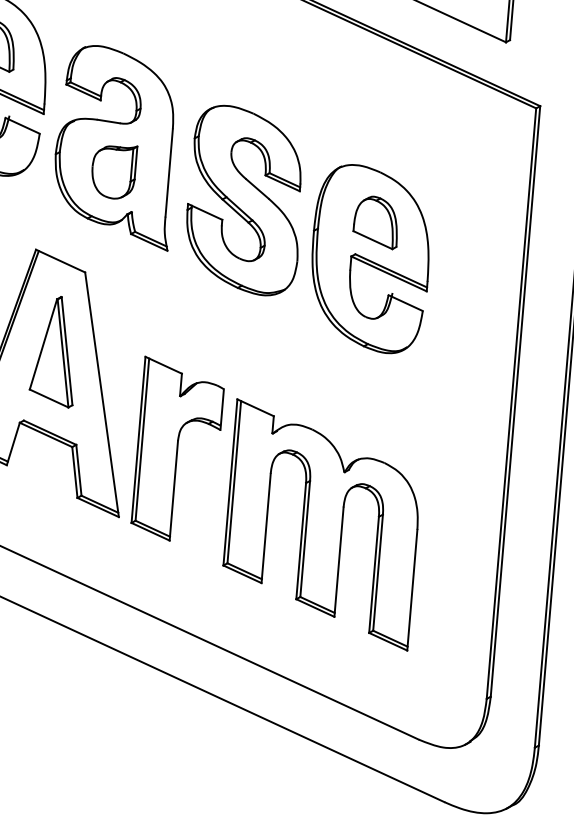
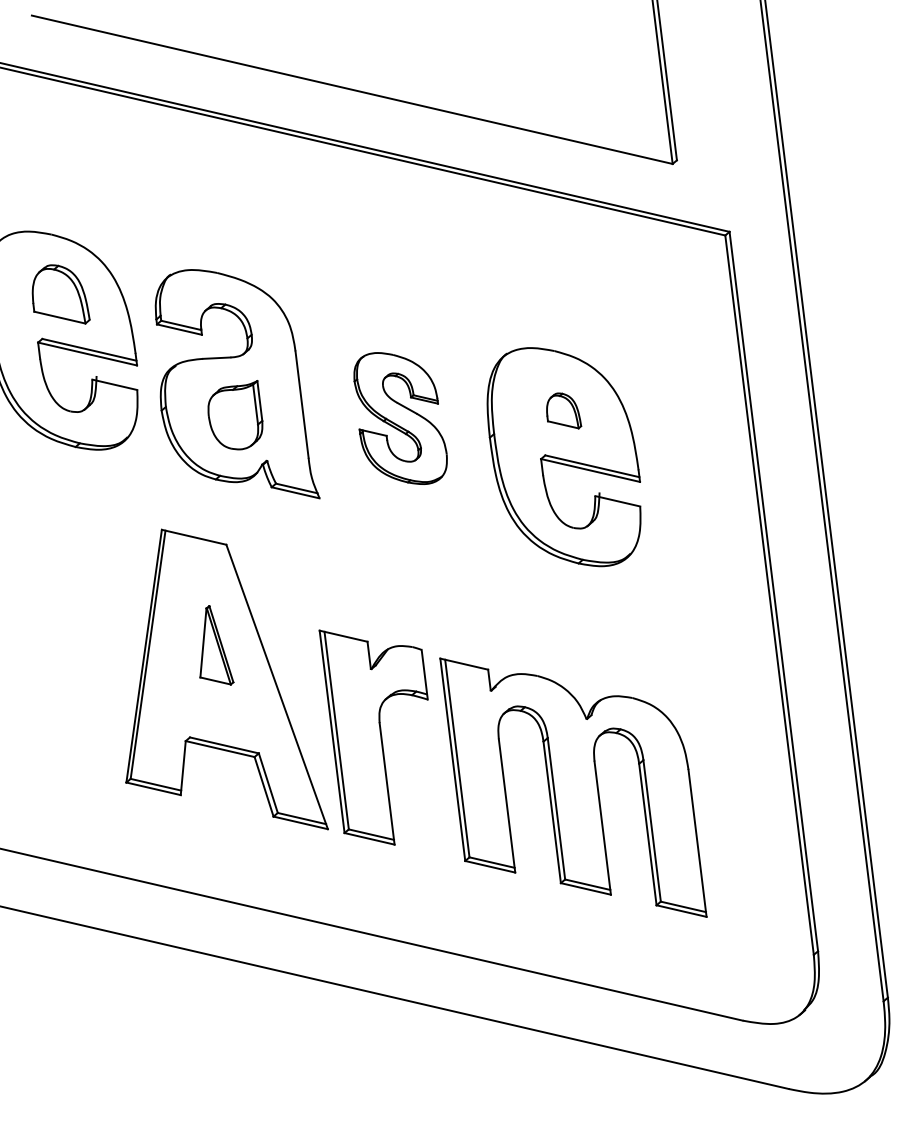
part: (245, 200) -> (400, 418), size x0.6
part: (377, 221) -> (563, 410), size x0.6
part: (60, 351) -> (216, 645), size x0.6

